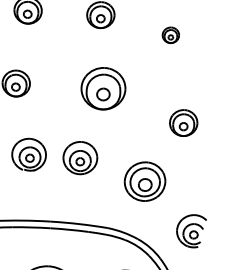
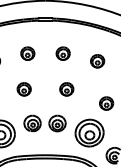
part: (170, 35) -> (97, 61), size x1.67
part: (103, 89) -> (66, 89), size x0.62
part: (144, 180) -> (89, 132), size x1.43

